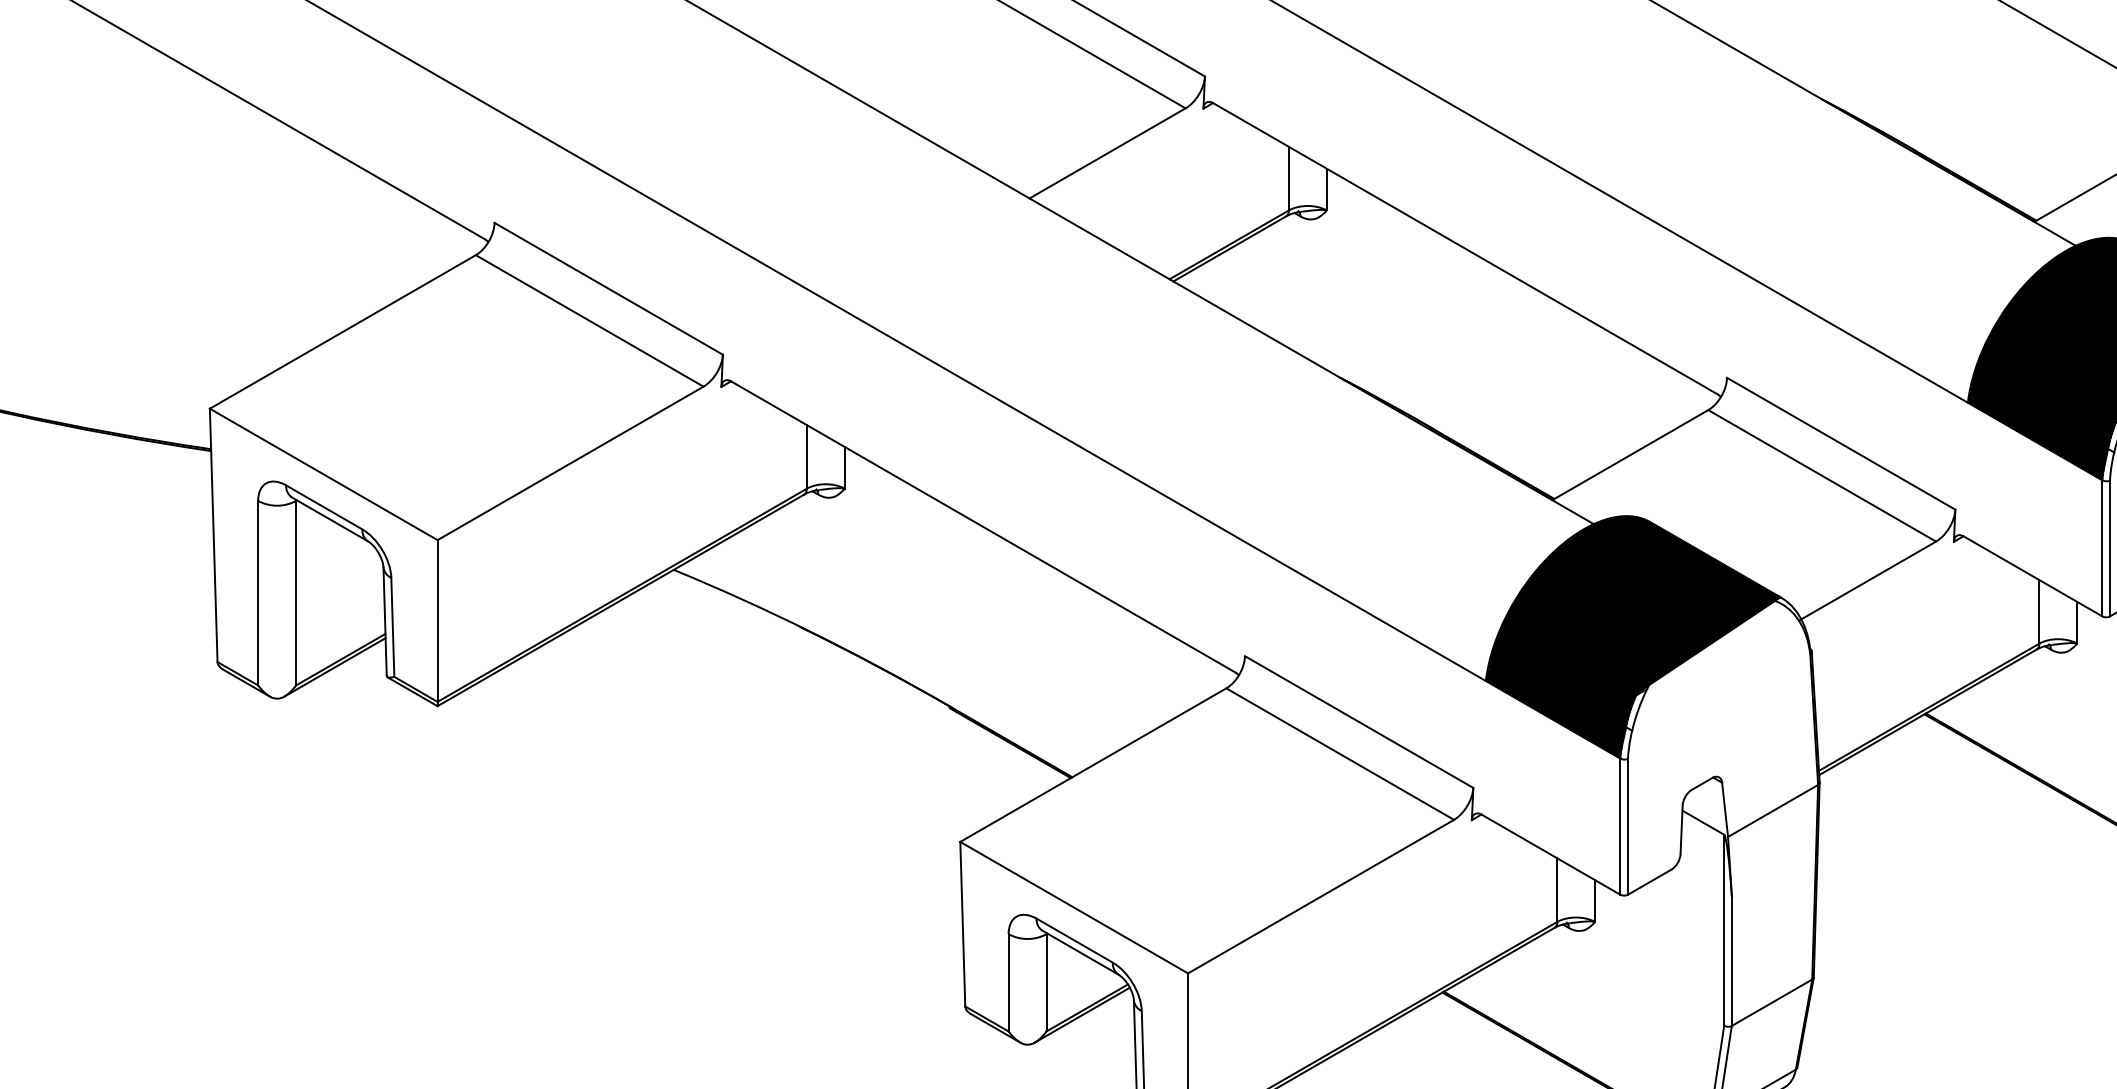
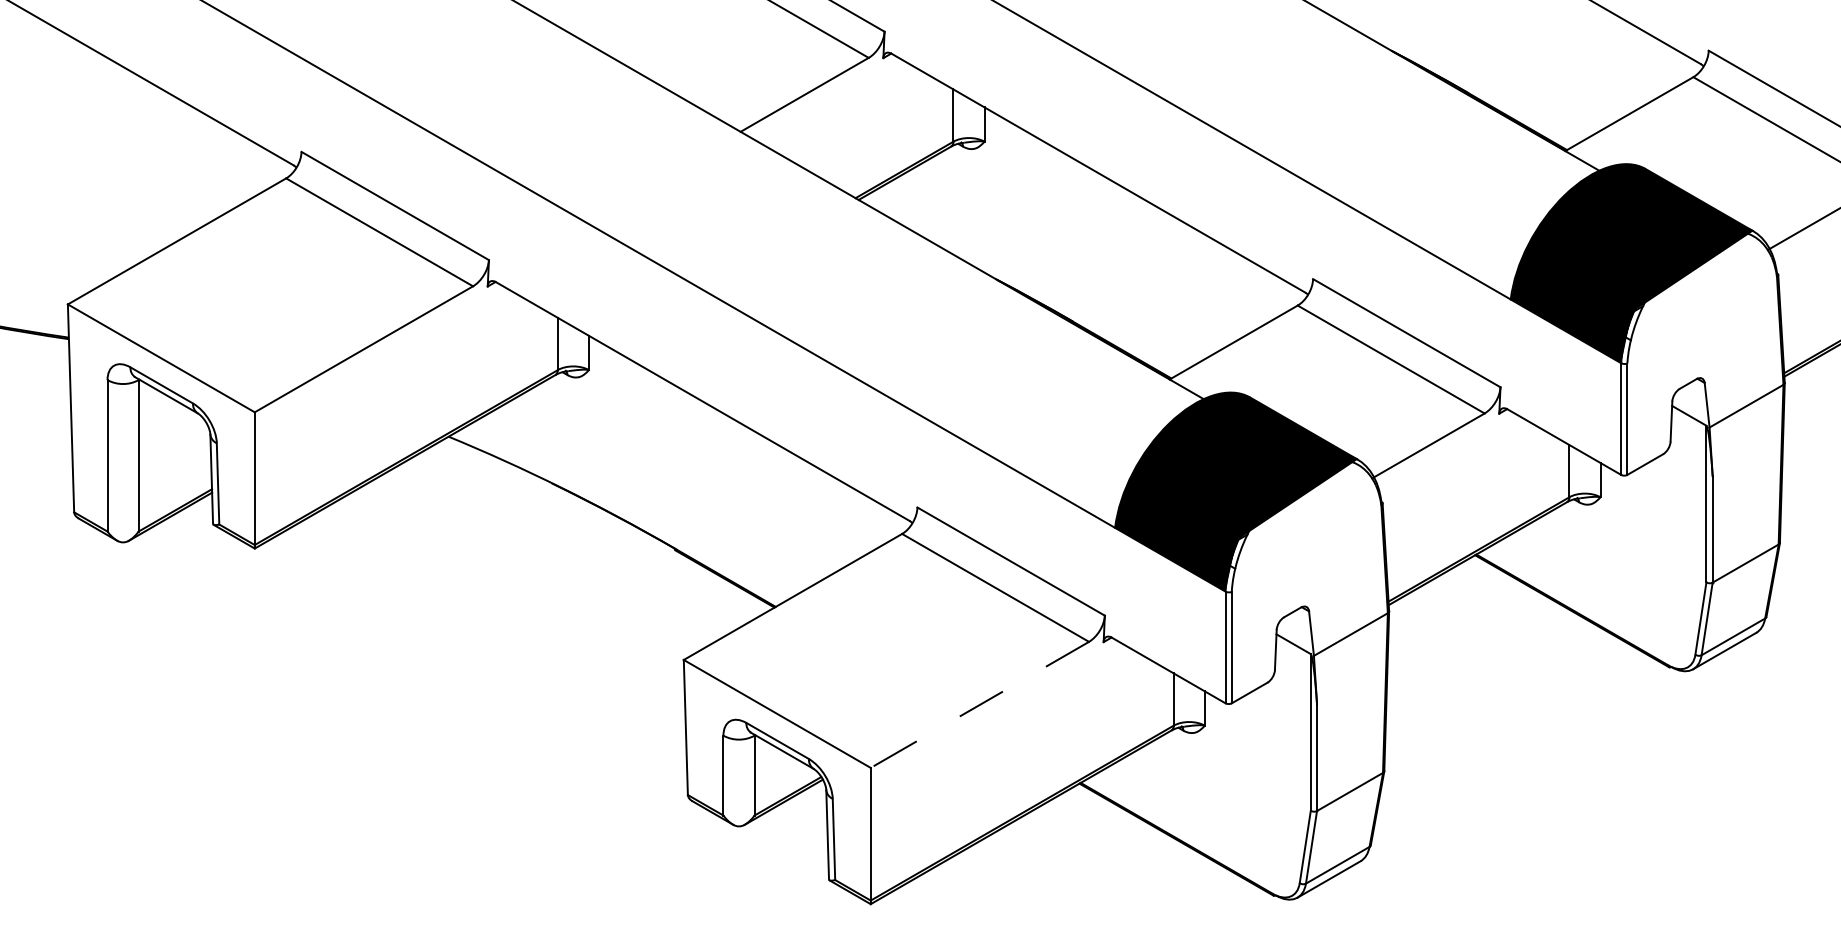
line: (1320, 897) -> (979, 705), solid -> dashed

